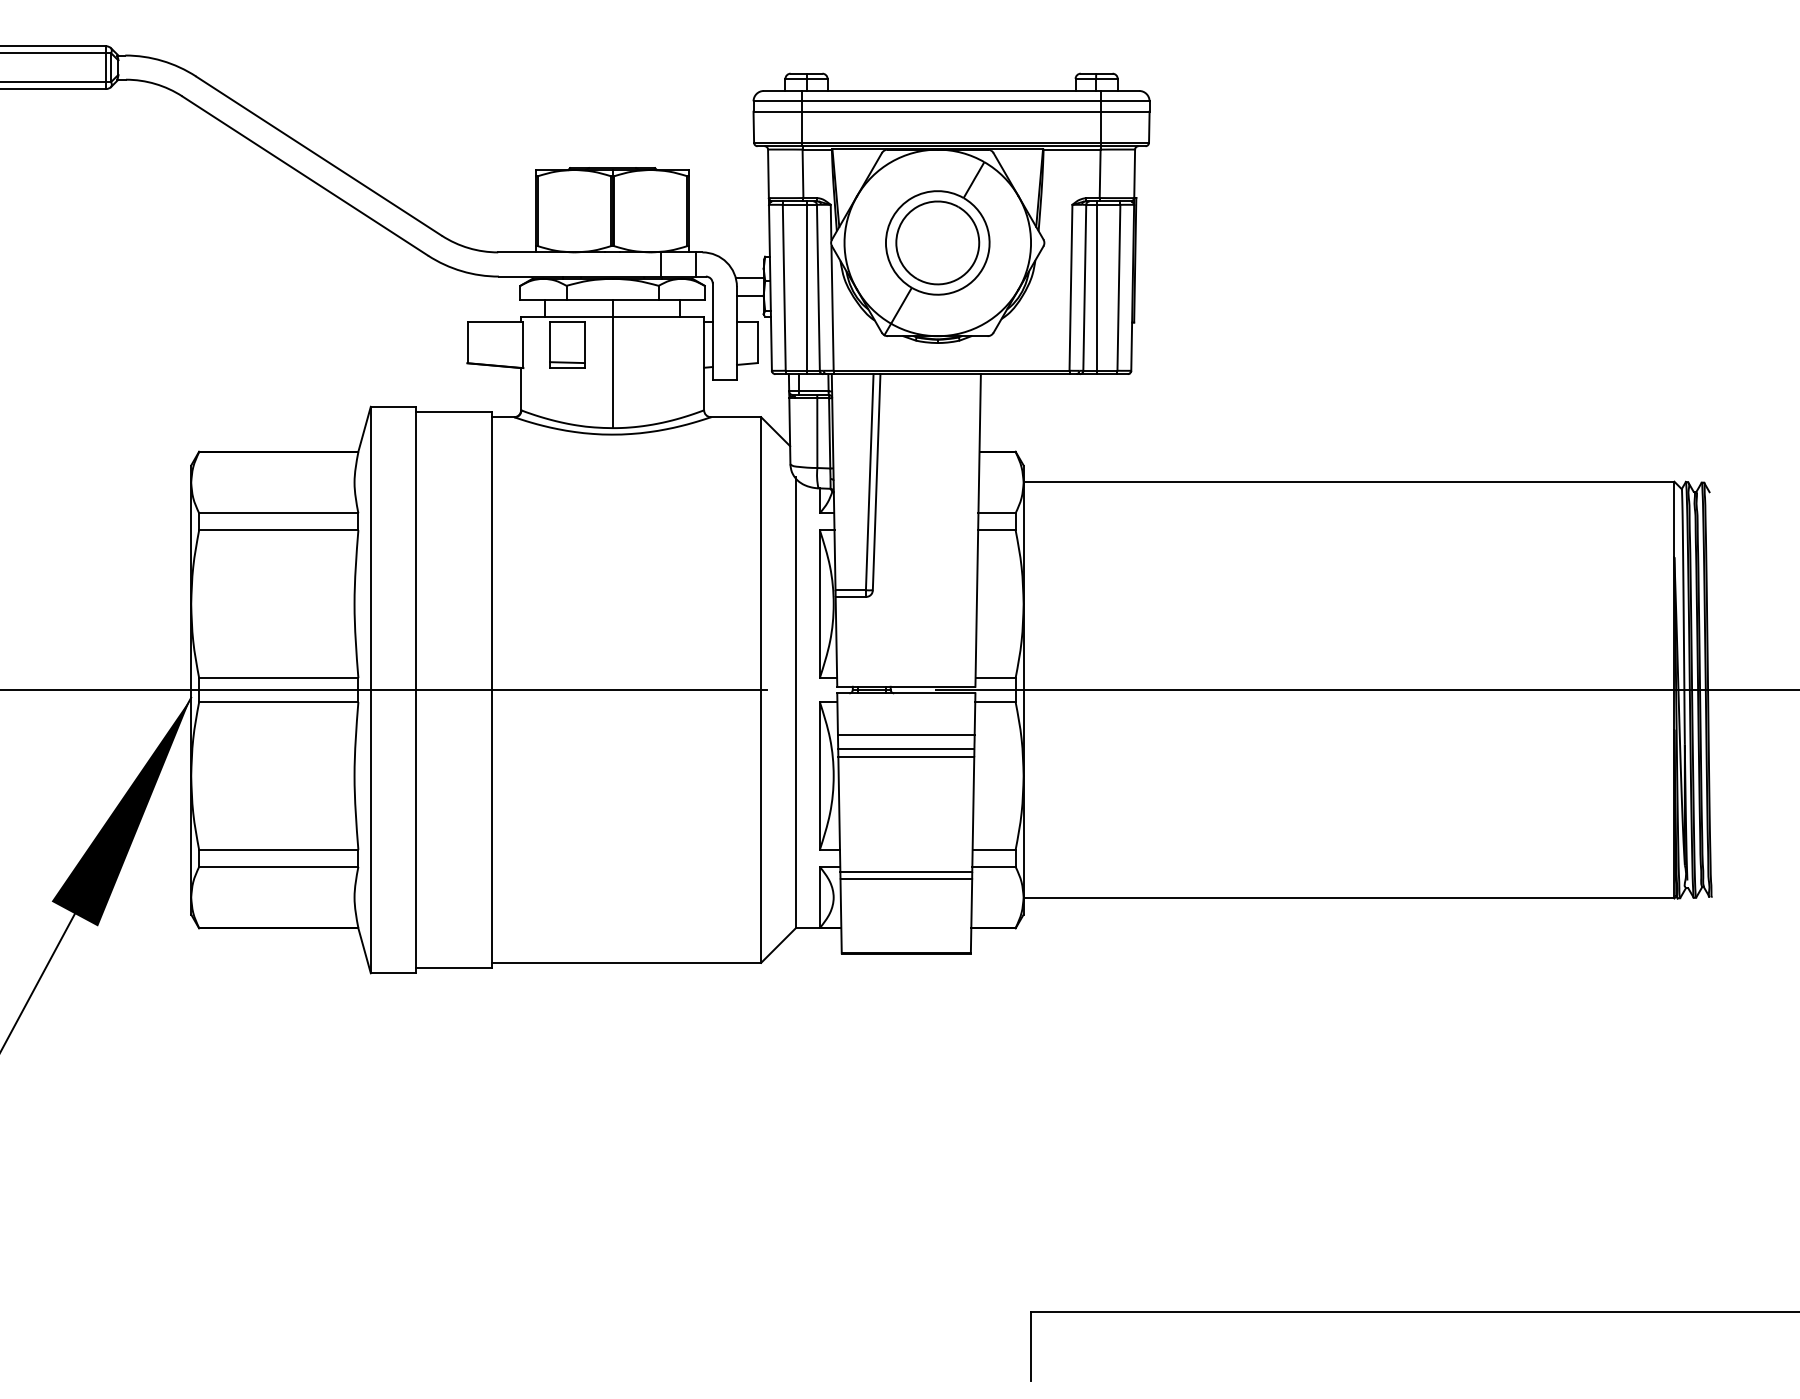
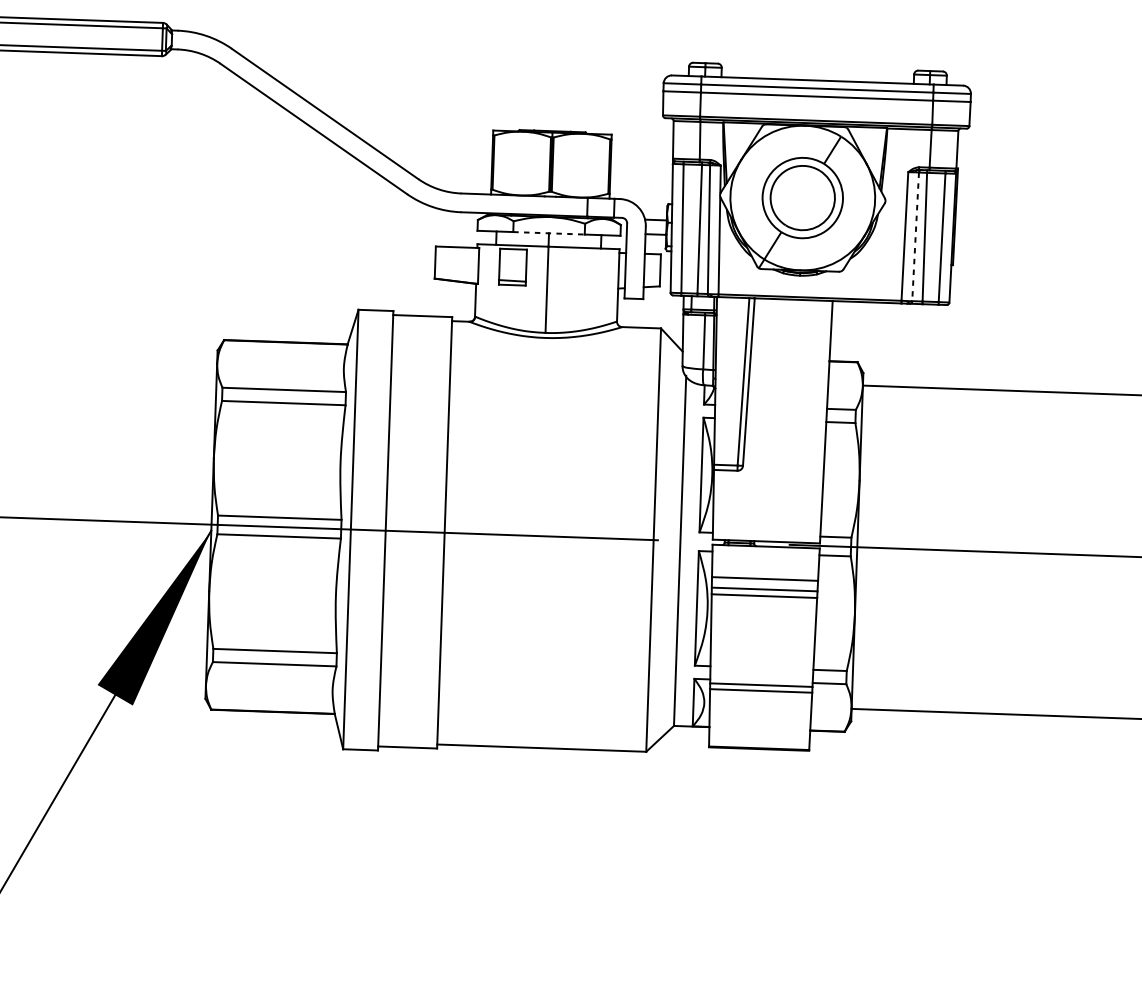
line: (1084, 287) -> (915, 236), solid -> dashed
line: (613, 299) -> (549, 233), solid -> dashed

